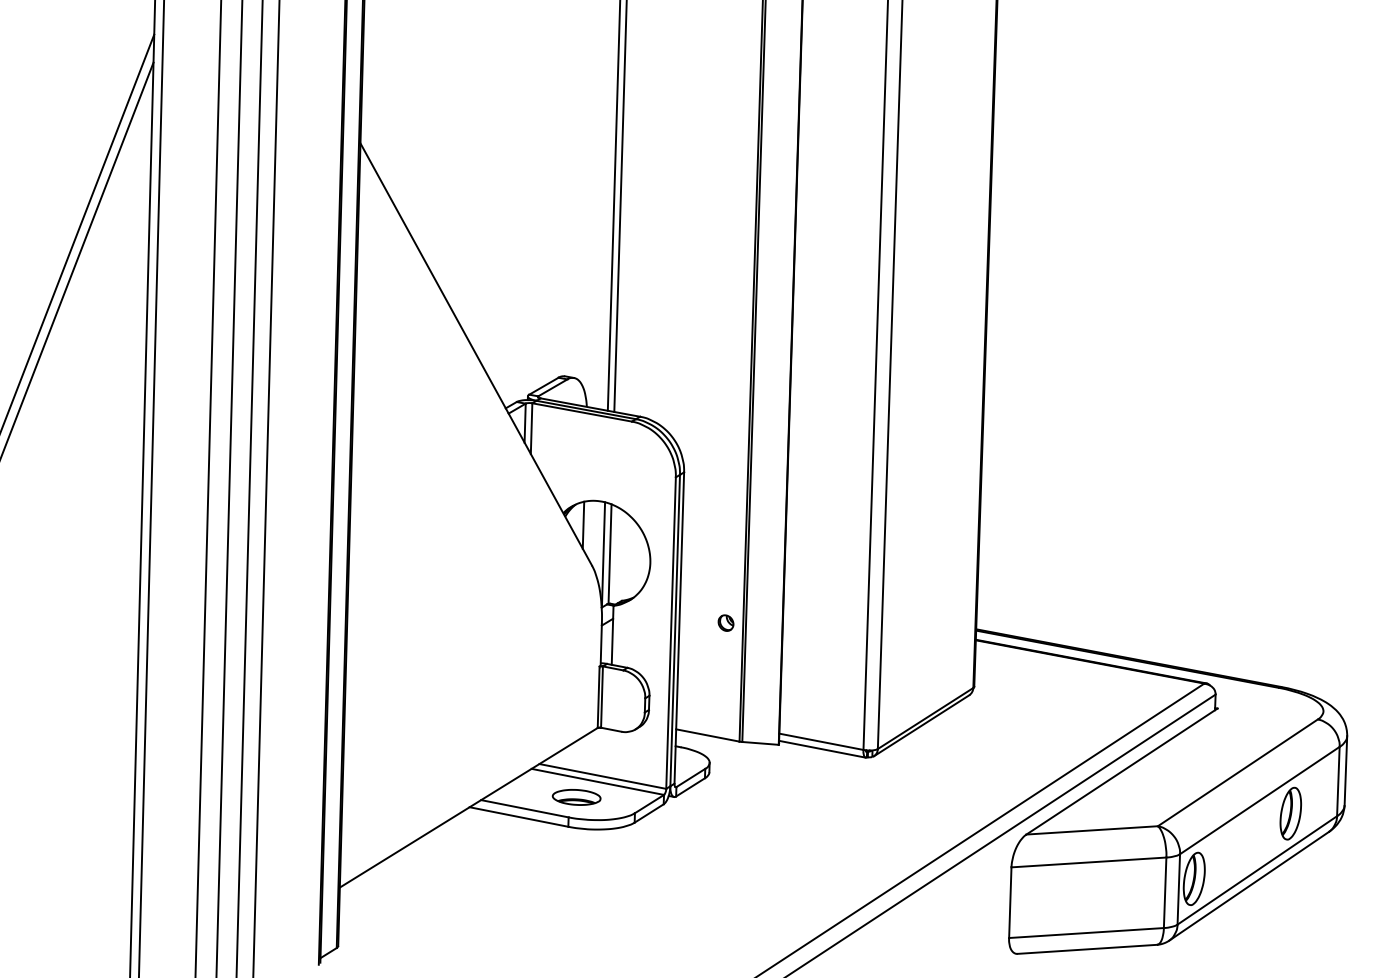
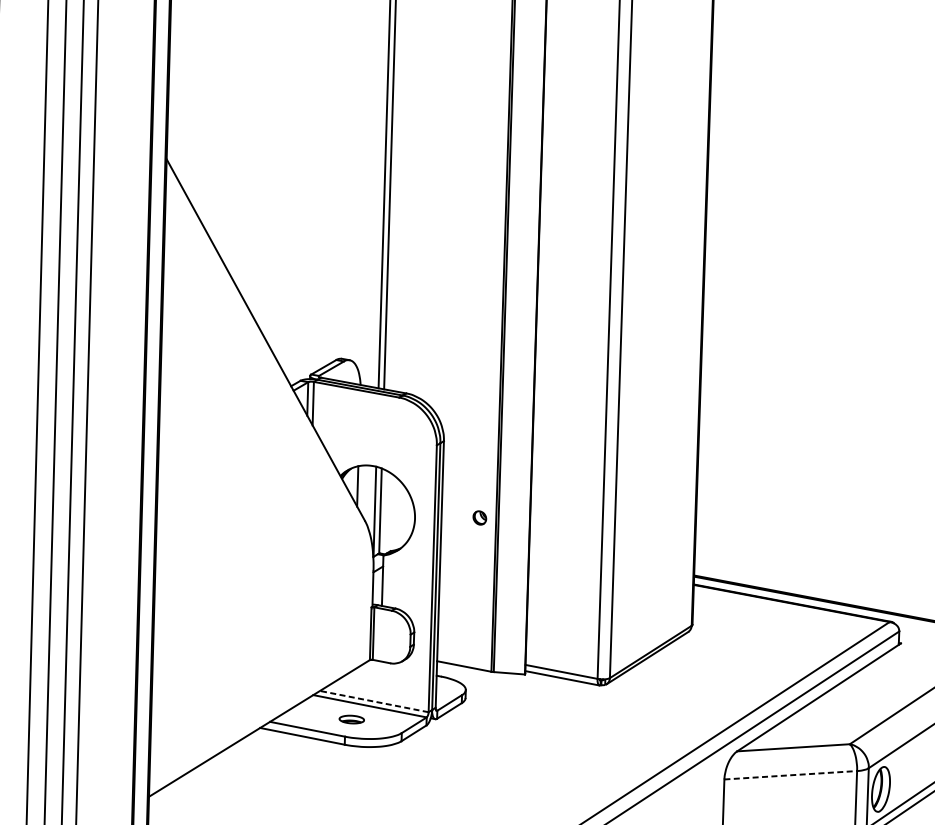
part: (725, 622) -> (479, 517), moved
line: (602, 776) -> (374, 701), solid -> dashed
part: (576, 797) -> (351, 719), size x0.6
line: (1088, 862) -> (790, 775), solid -> dashed

